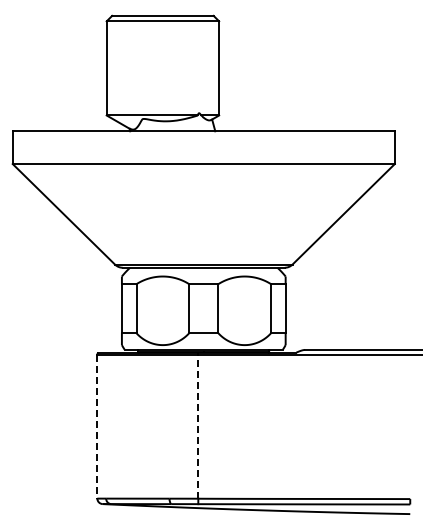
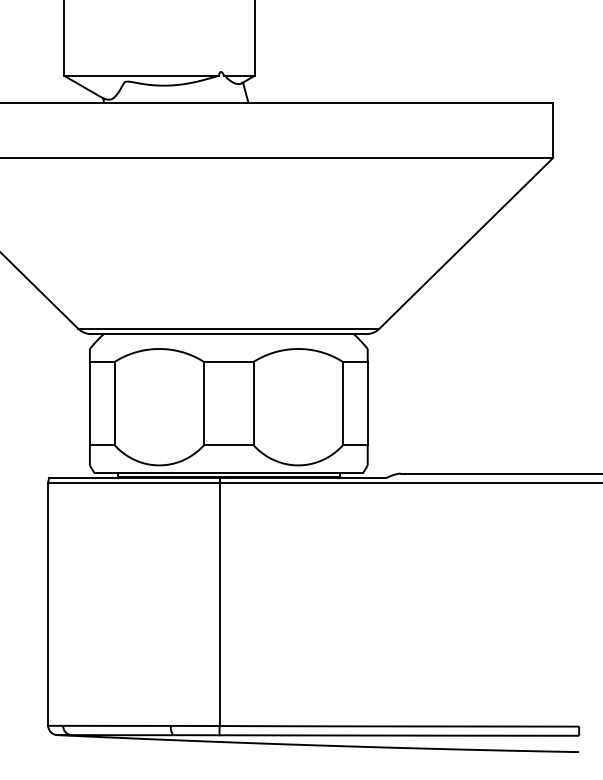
line: (97, 427) -> (48, 605), dashed -> solid
line: (198, 427) -> (219, 605), dashed -> solid

